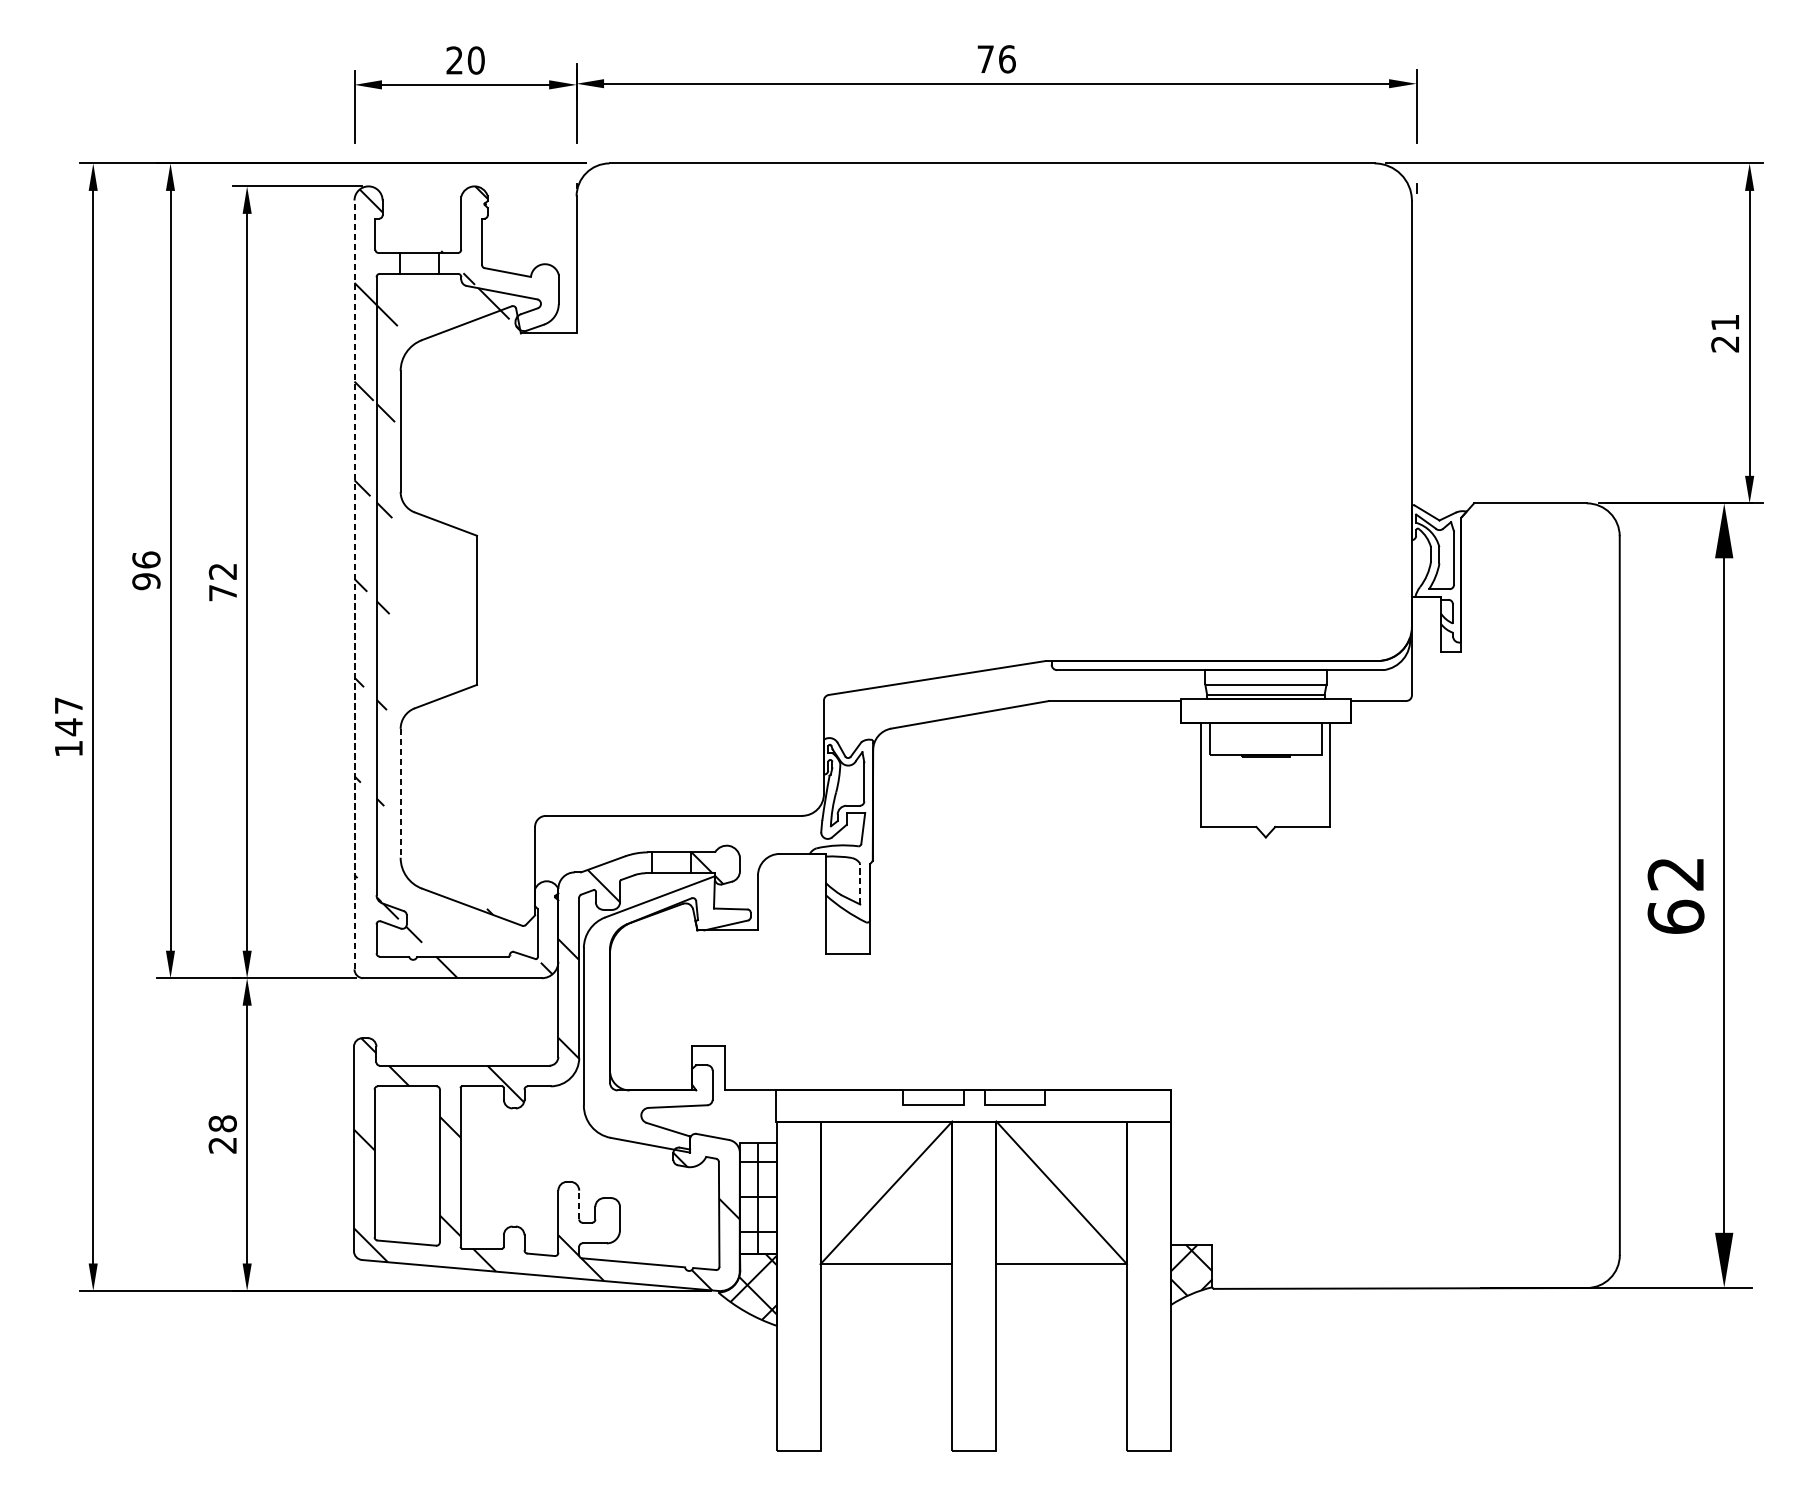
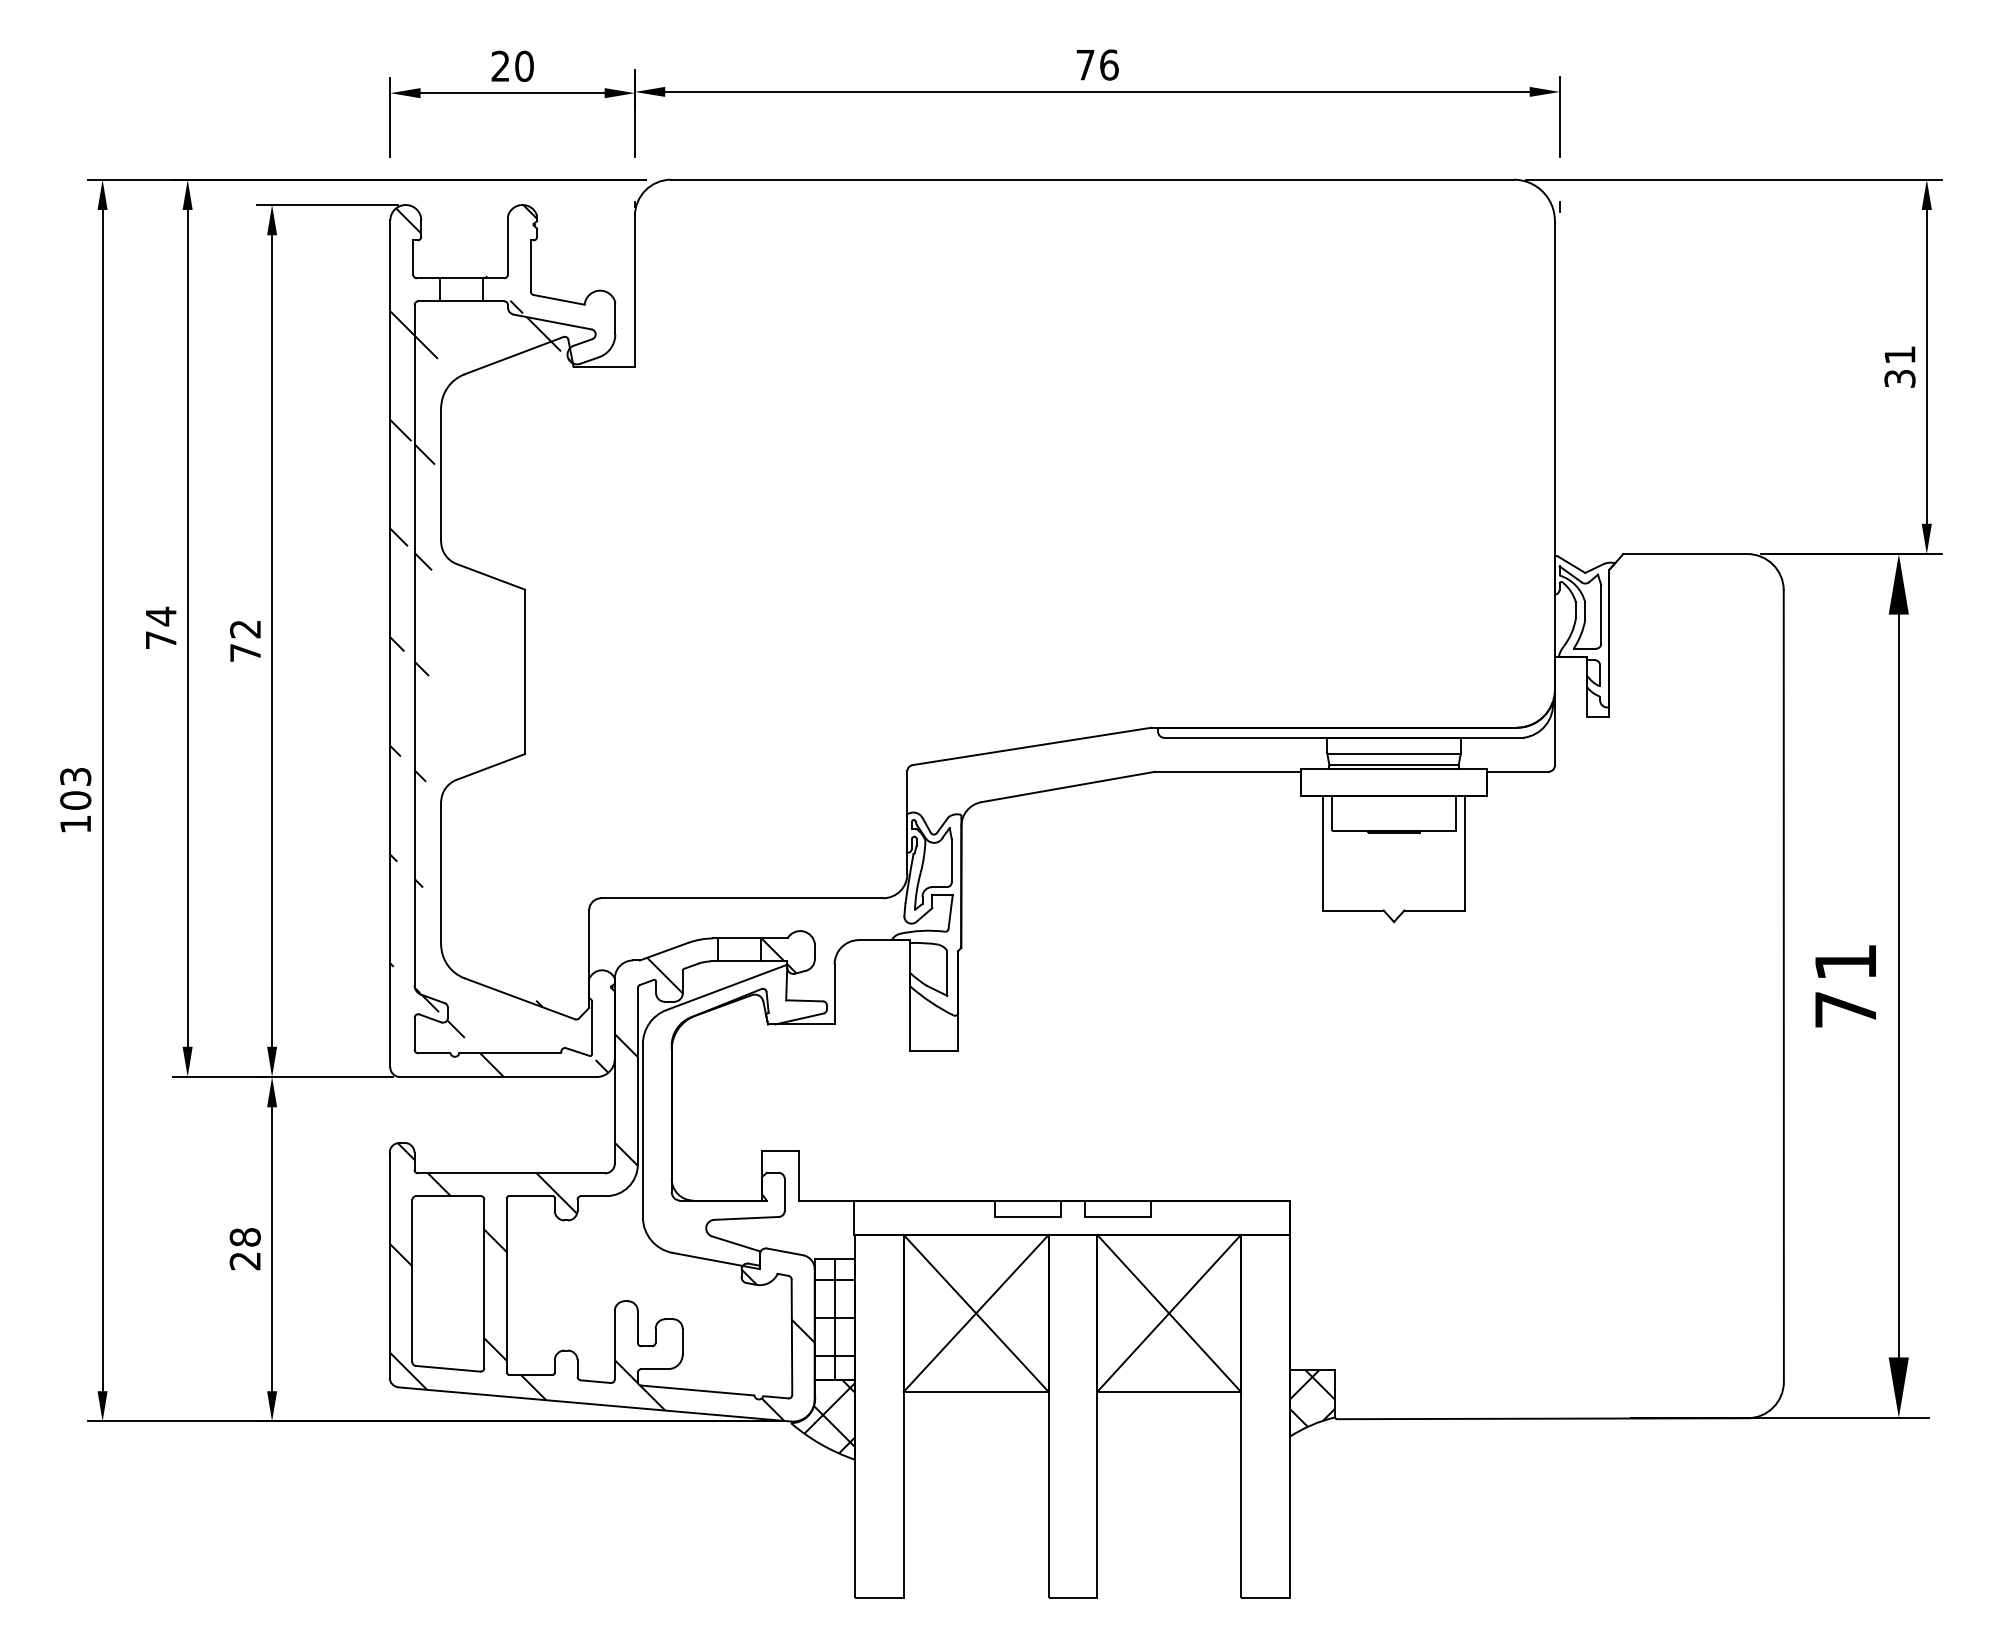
text: (1724, 343) -> (1899, 378), 21 -> 31
text: (145, 570) -> (160, 627), 96 -> 74
line: (354, 584) -> (390, 643), dashed -> solid
text: (68, 717) -> (75, 789), 147 -> 103
line: (400, 793) -> (441, 873), dashed -> solid
line: (860, 884) -> (947, 973), dashed -> solid
text: (1675, 896) -> (1845, 986), 62 -> 71
line: (885, 1192) -> (975, 1312), added
line: (1061, 1192) -> (1169, 1312), added
line: (578, 1204) -> (637, 1326), dashed -> solid

